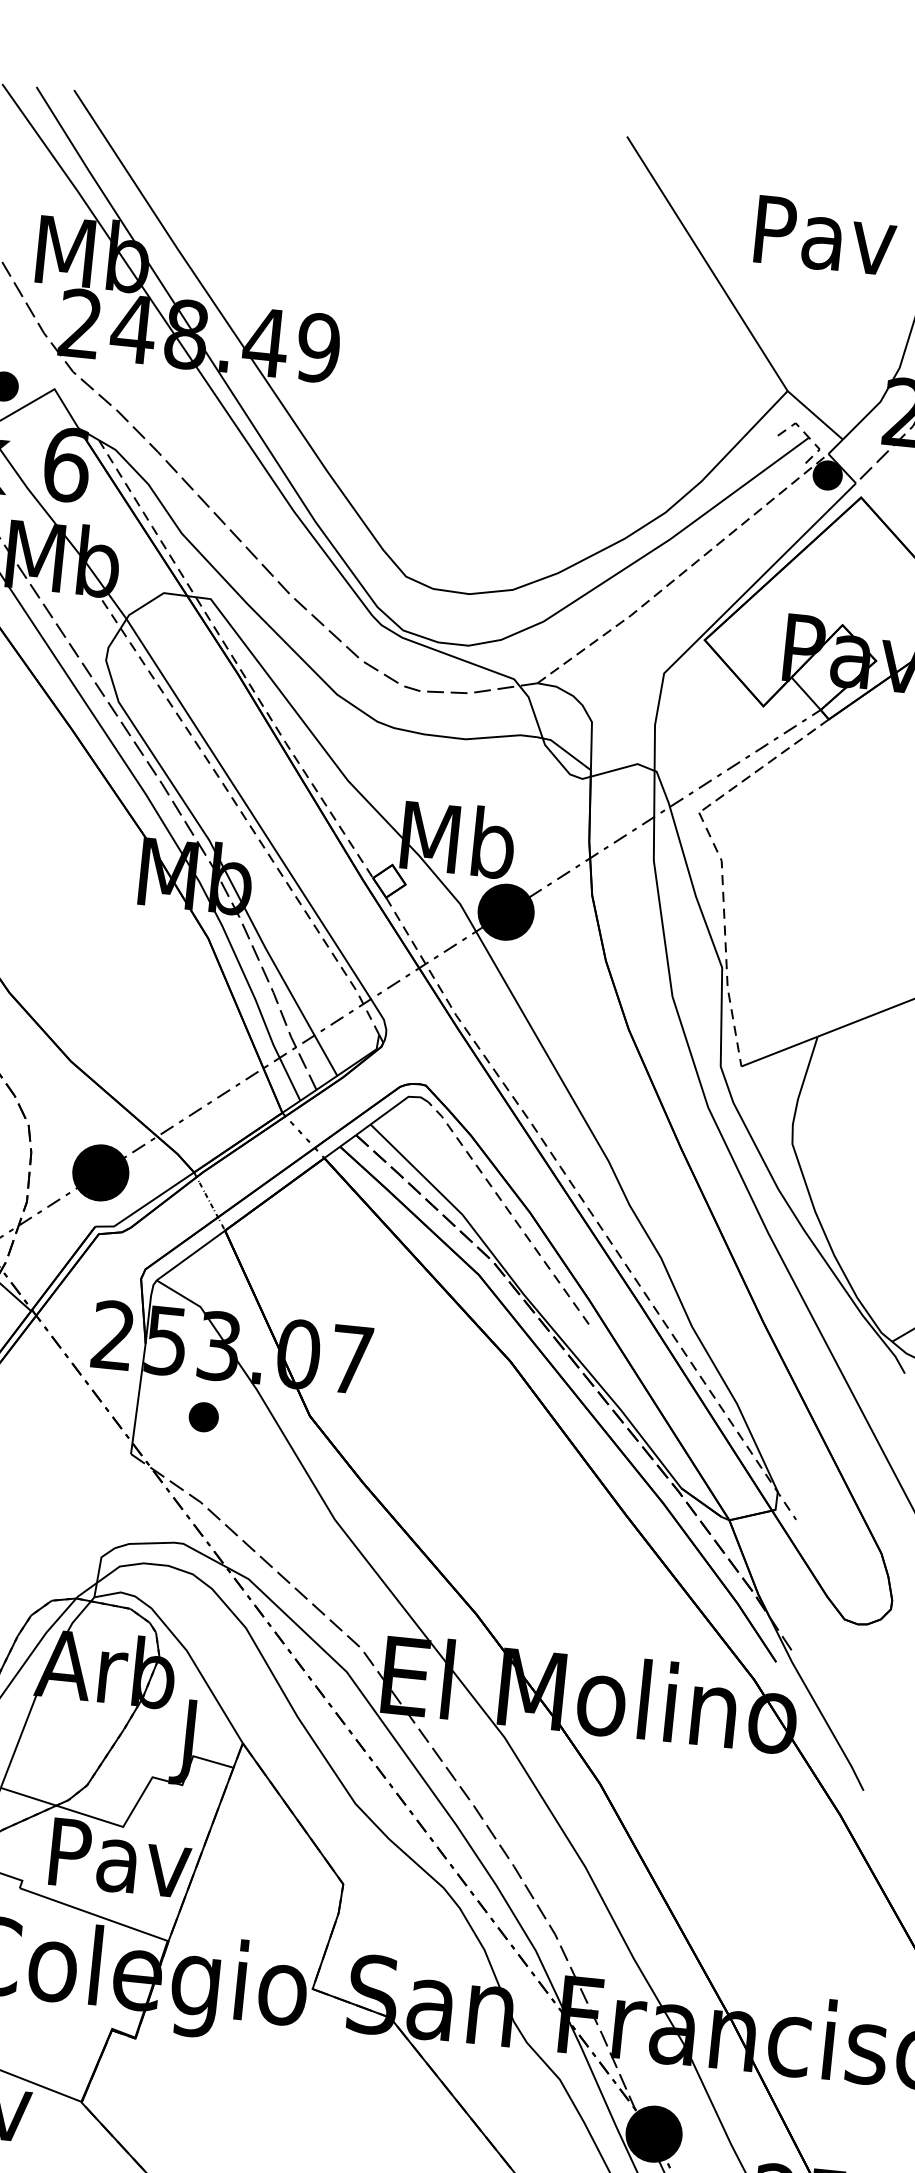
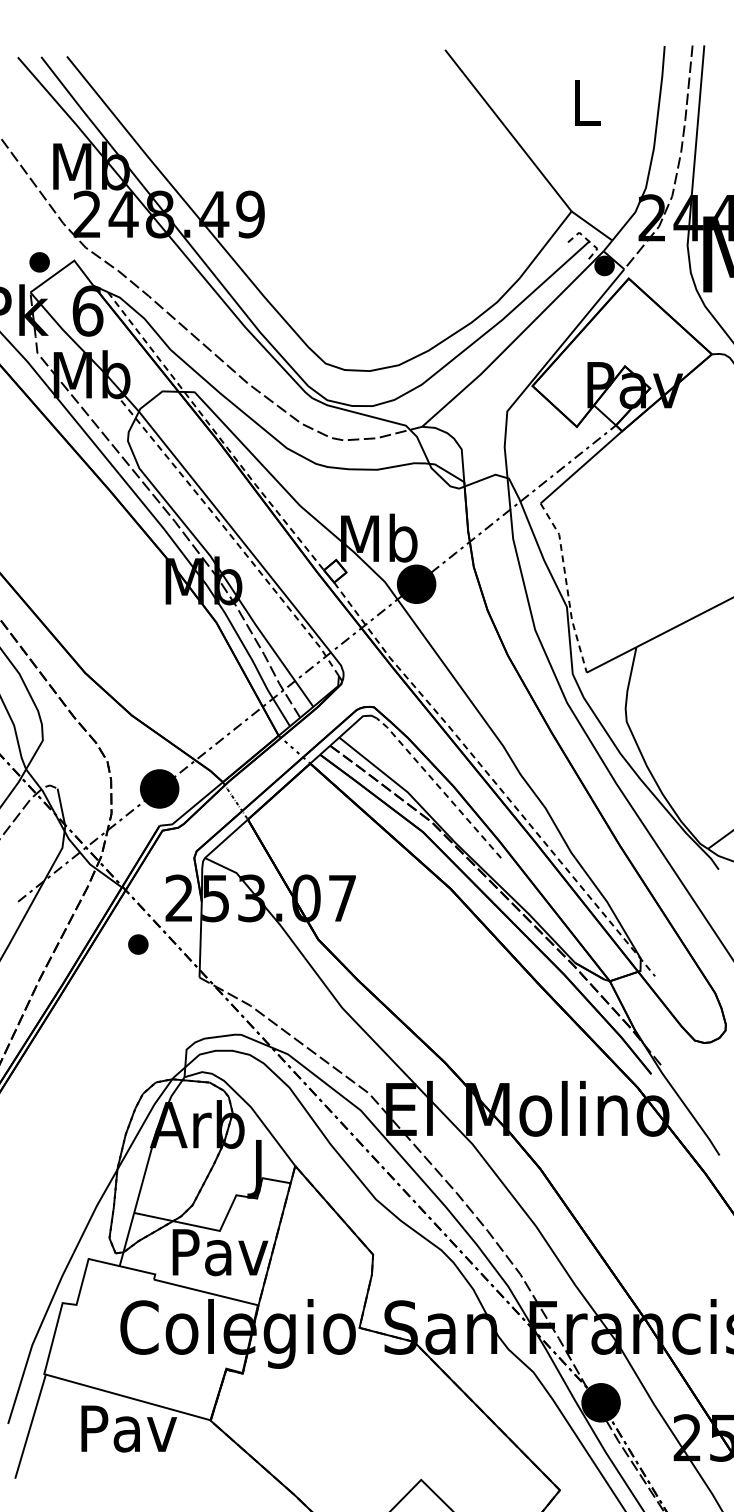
text: (825, 235) -> (586, 103), Pav -> L
line: (685, 572) -> (514, 341), dashed -> solid
line: (764, 766) -> (581, 467), dashed -> solid
part: (204, 1417) -> (138, 944), moved

